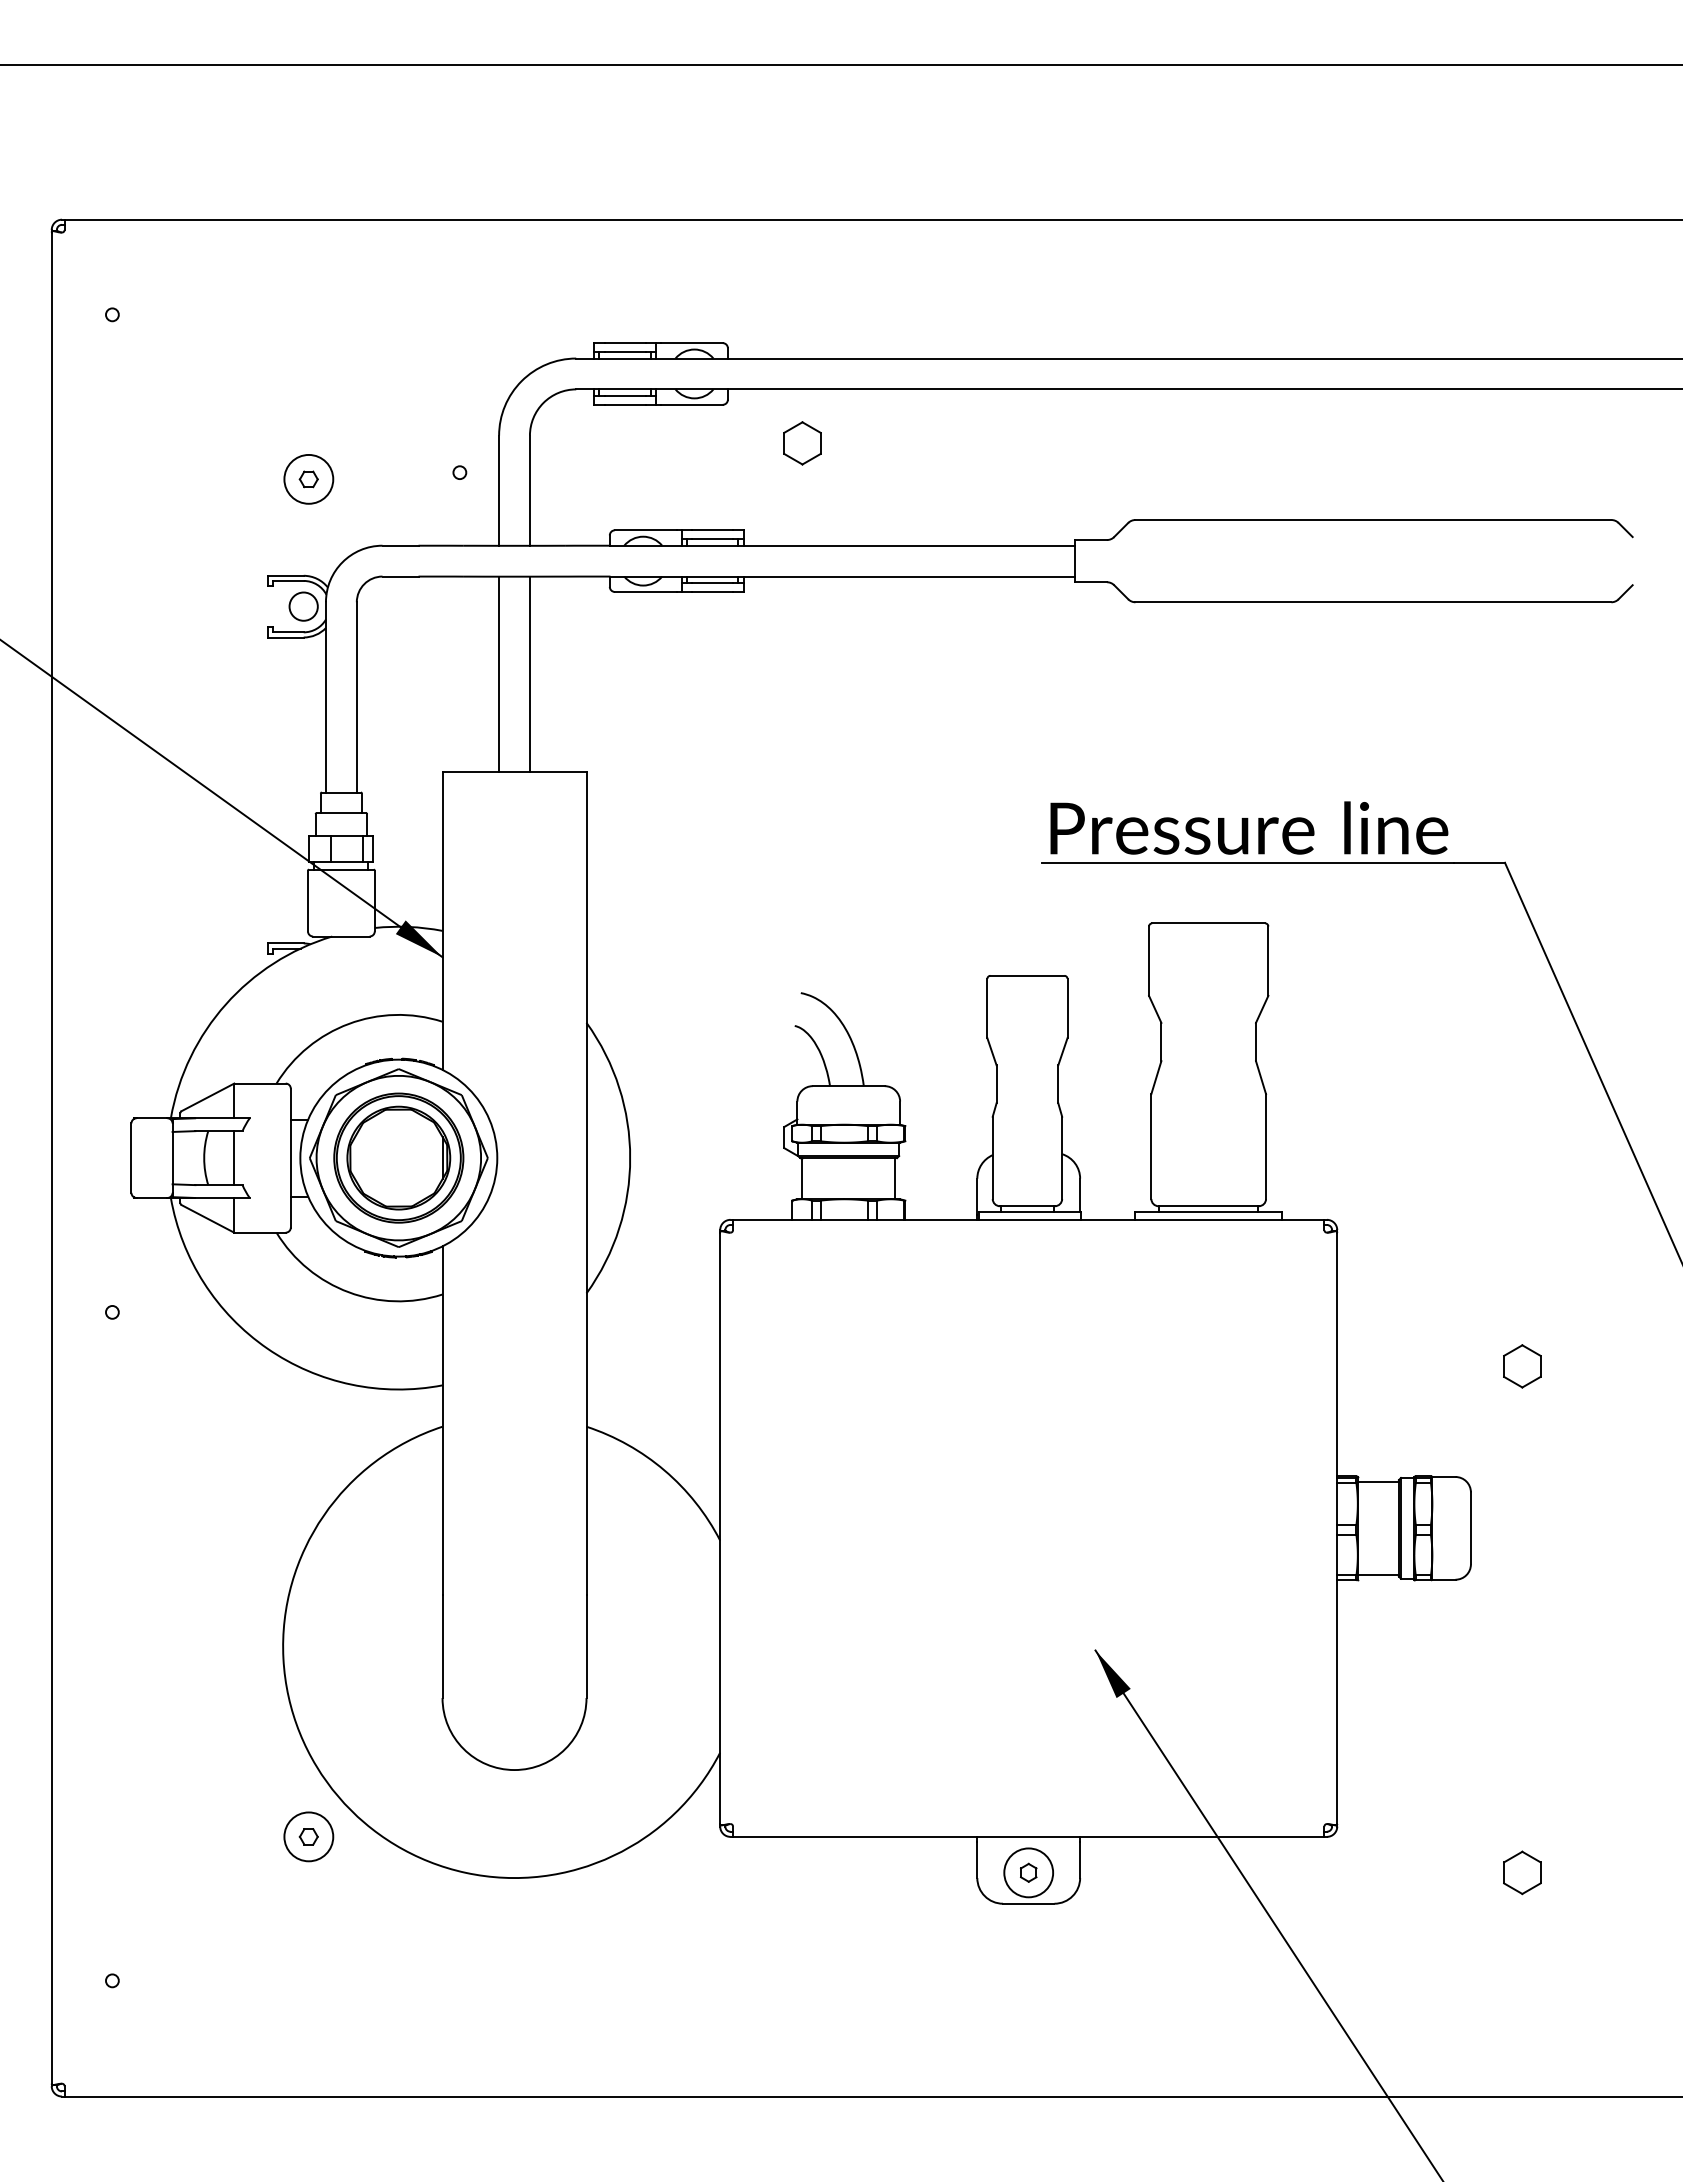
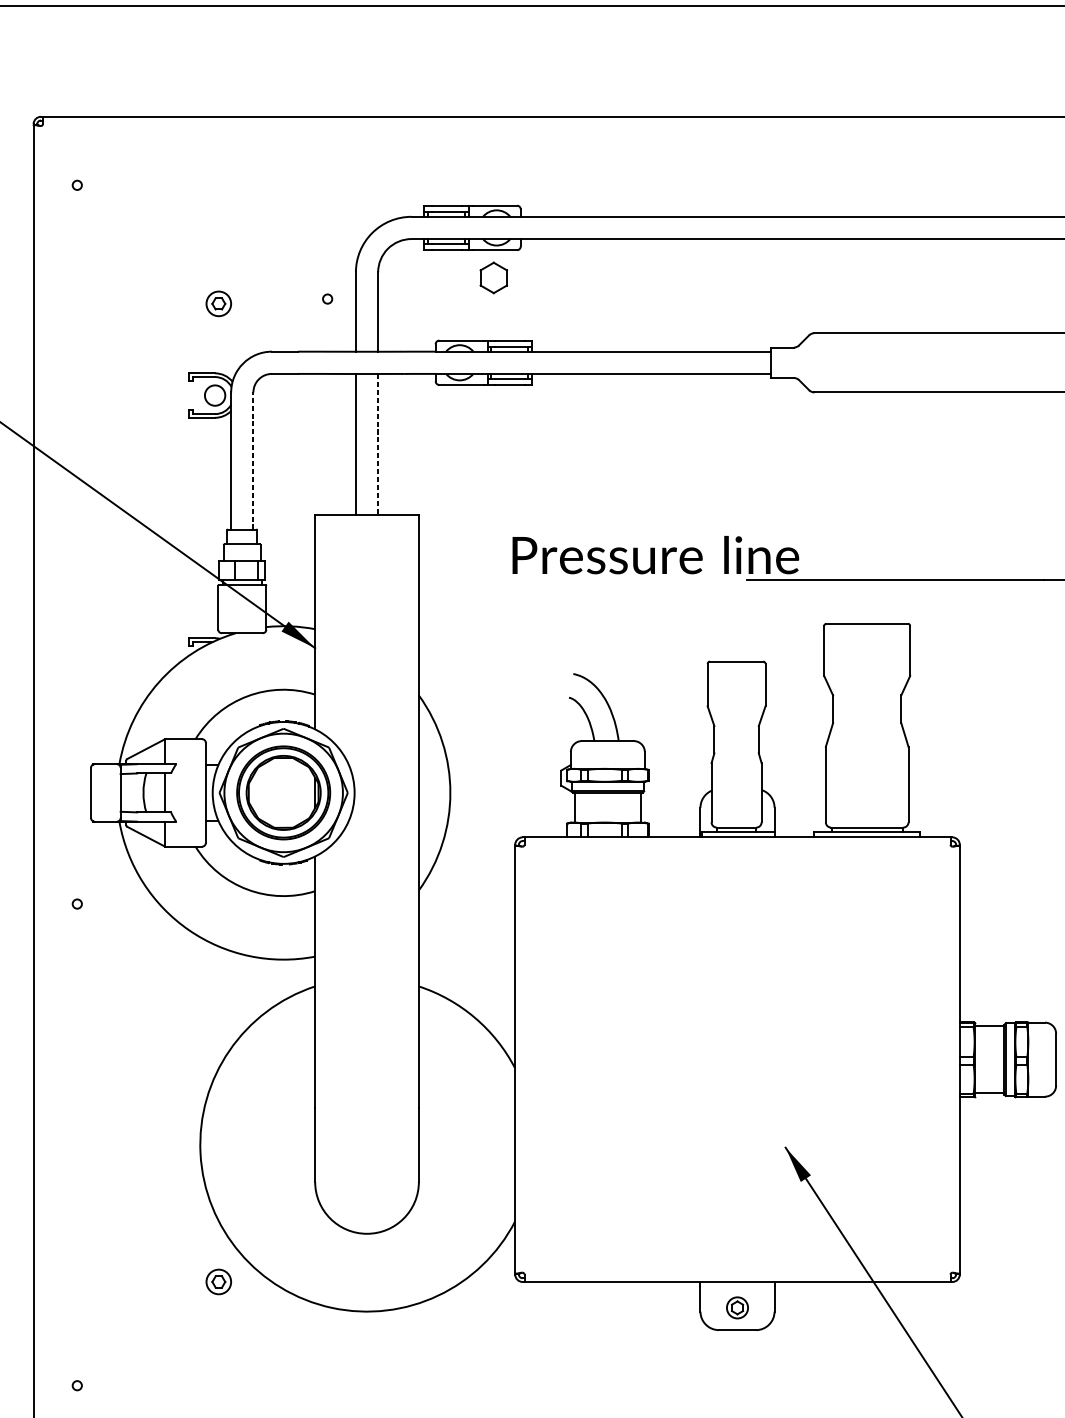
part: (802, 443) -> (493, 278), moved
circle: (308, 478) -> (218, 303), size x0.7
line: (529, 674) -> (377, 444), solid -> dashed
line: (356, 696) -> (253, 460), solid -> dashed
text: (1249, 827) -> (655, 554), moved
circle: (308, 1836) -> (218, 1281), size x0.7
circle: (1028, 1872) -> (737, 1307), size x0.6

